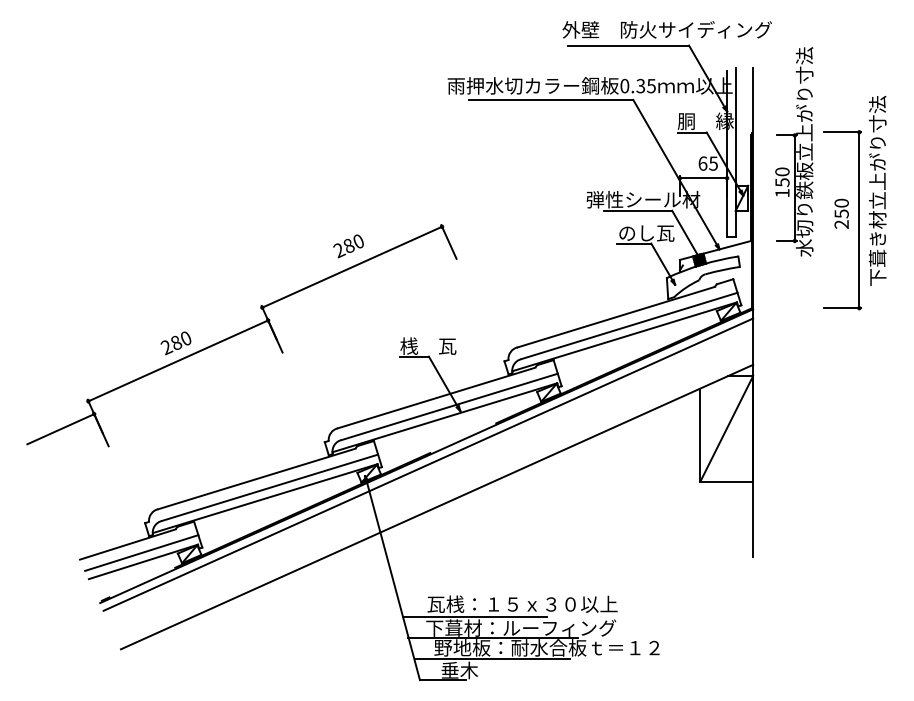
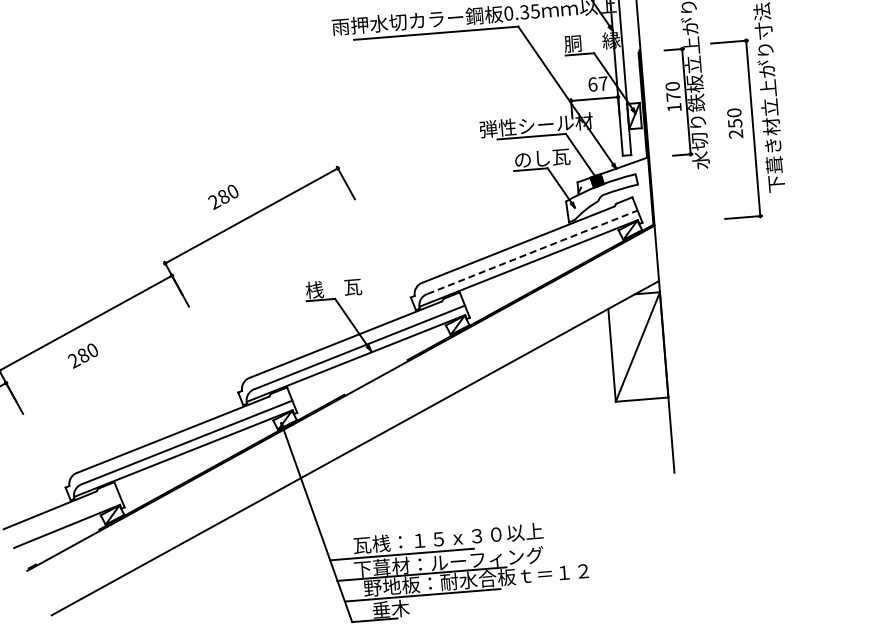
text: (713, 163) -> (603, 83), 65 -> 67
text: (782, 182) -> (673, 96), 150 -> 170
text: (348, 246) -> (223, 197), moved
line: (629, 325) -> (532, 251), solid -> dashed
text: (175, 343) -> (82, 356), moved
line: (428, 464) -> (343, 406), removed
line: (141, 552) -> (64, 517), removed

